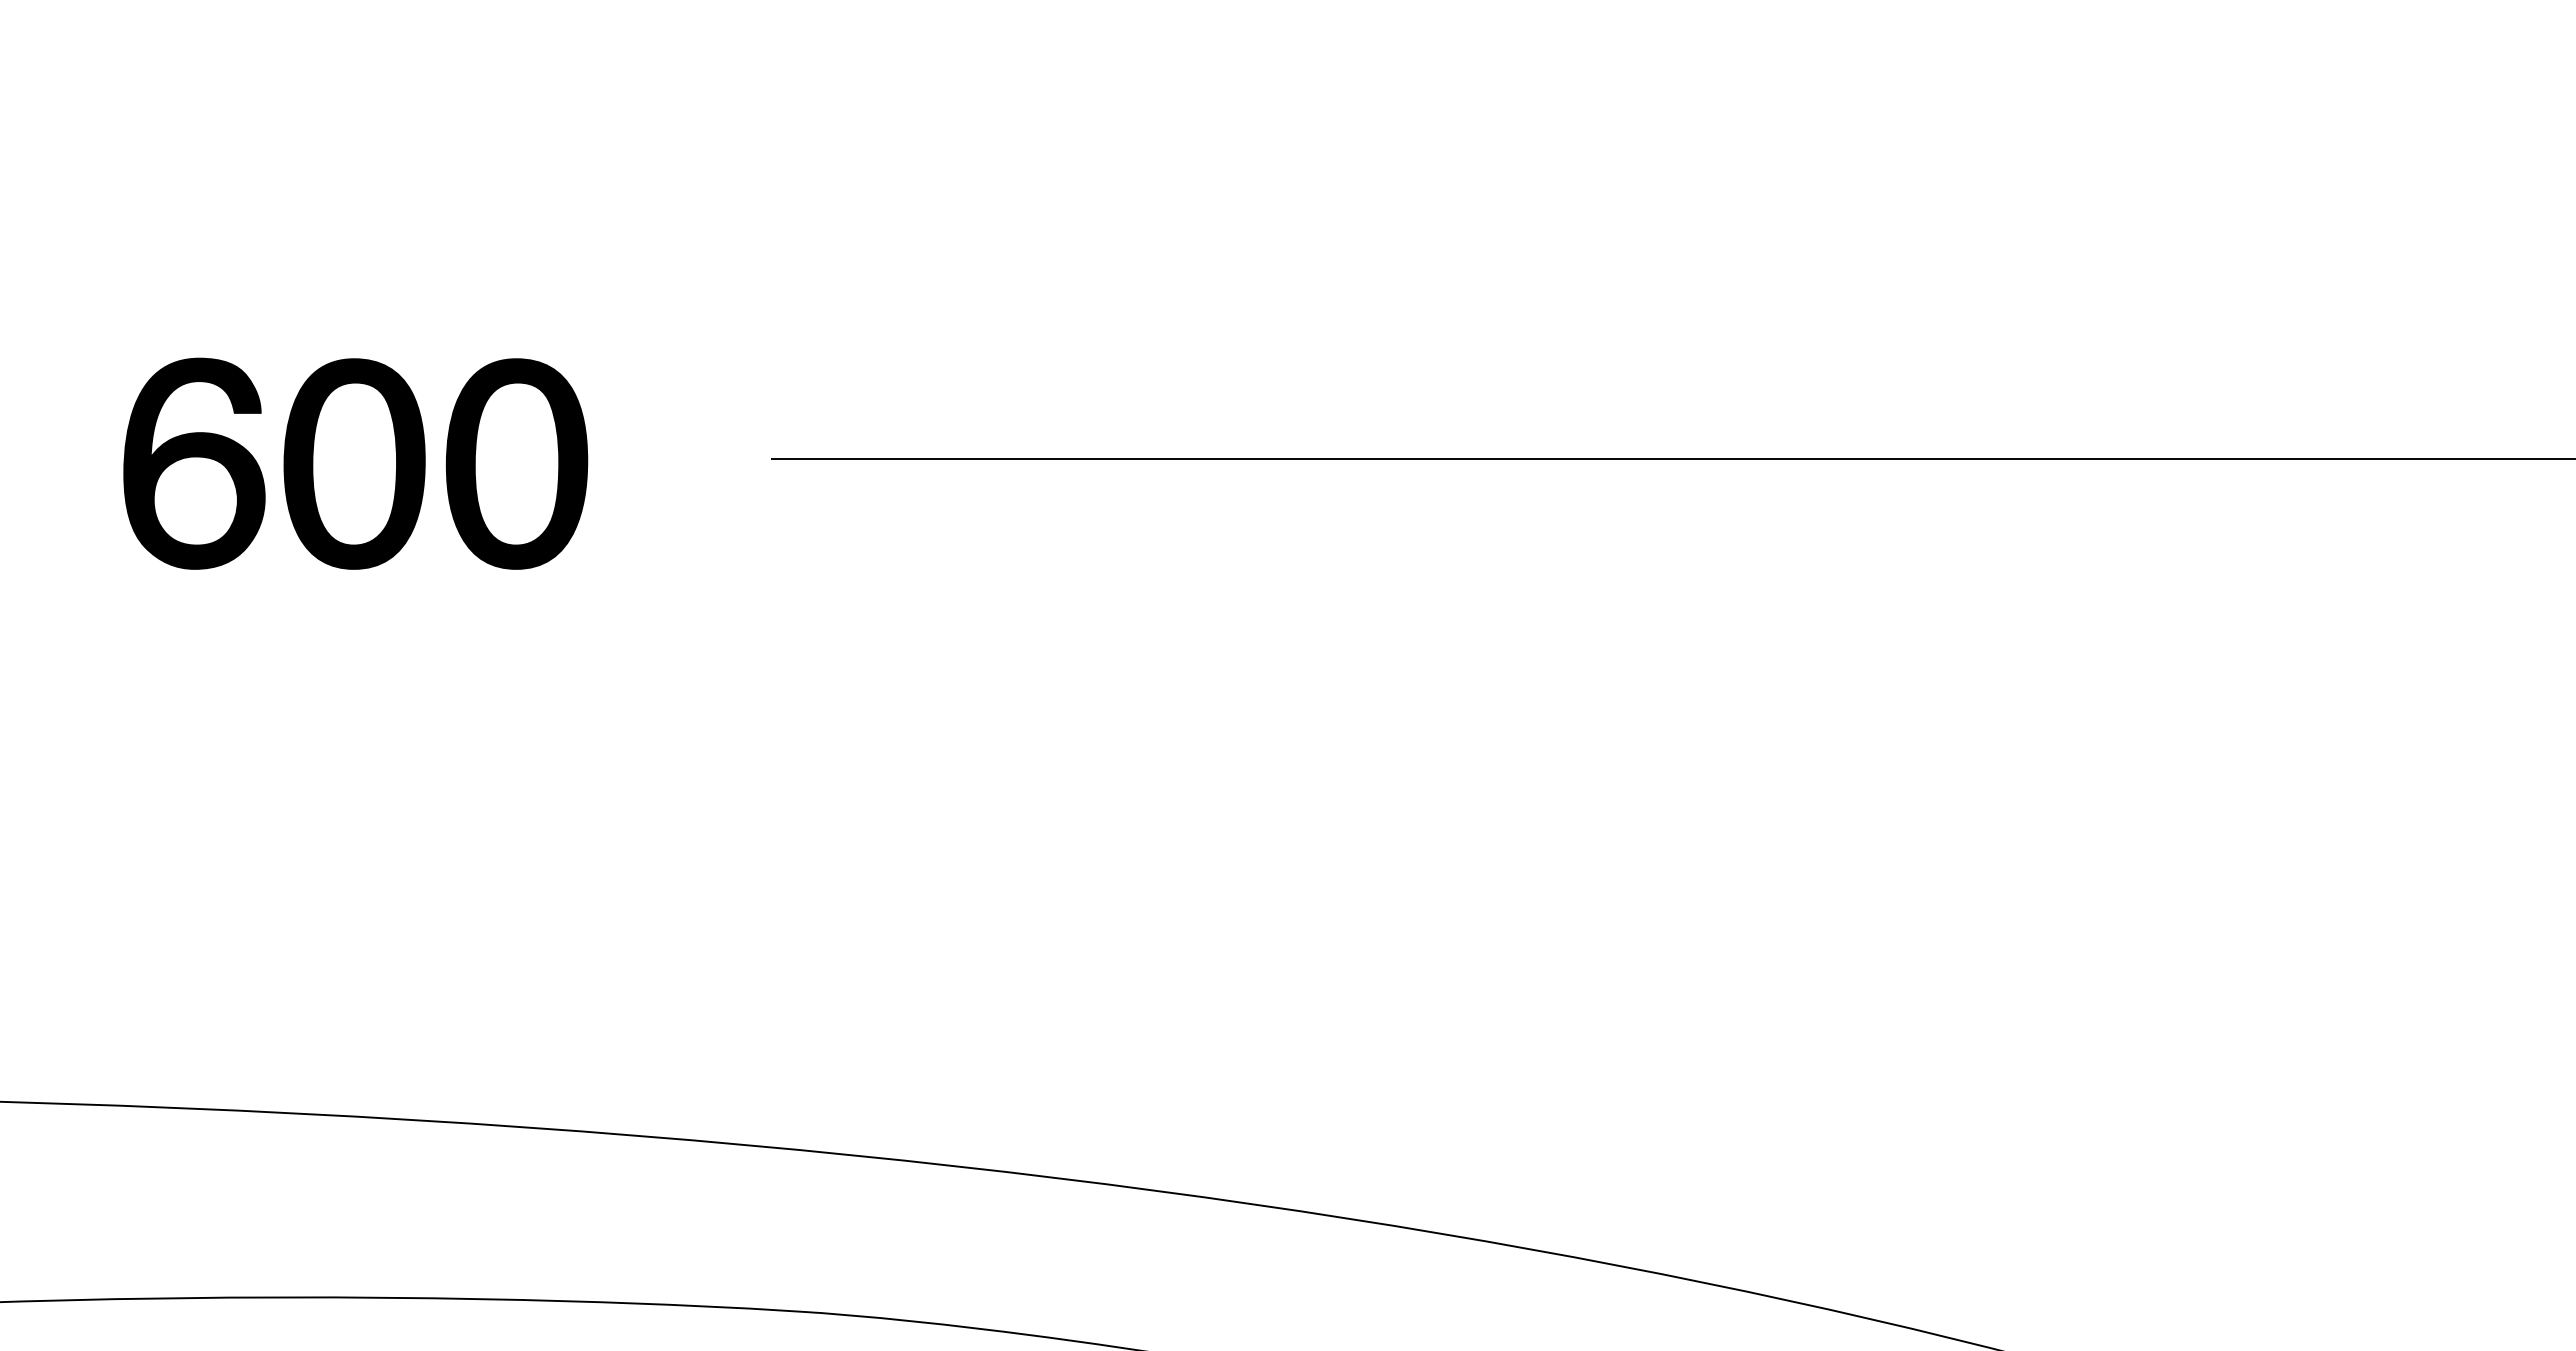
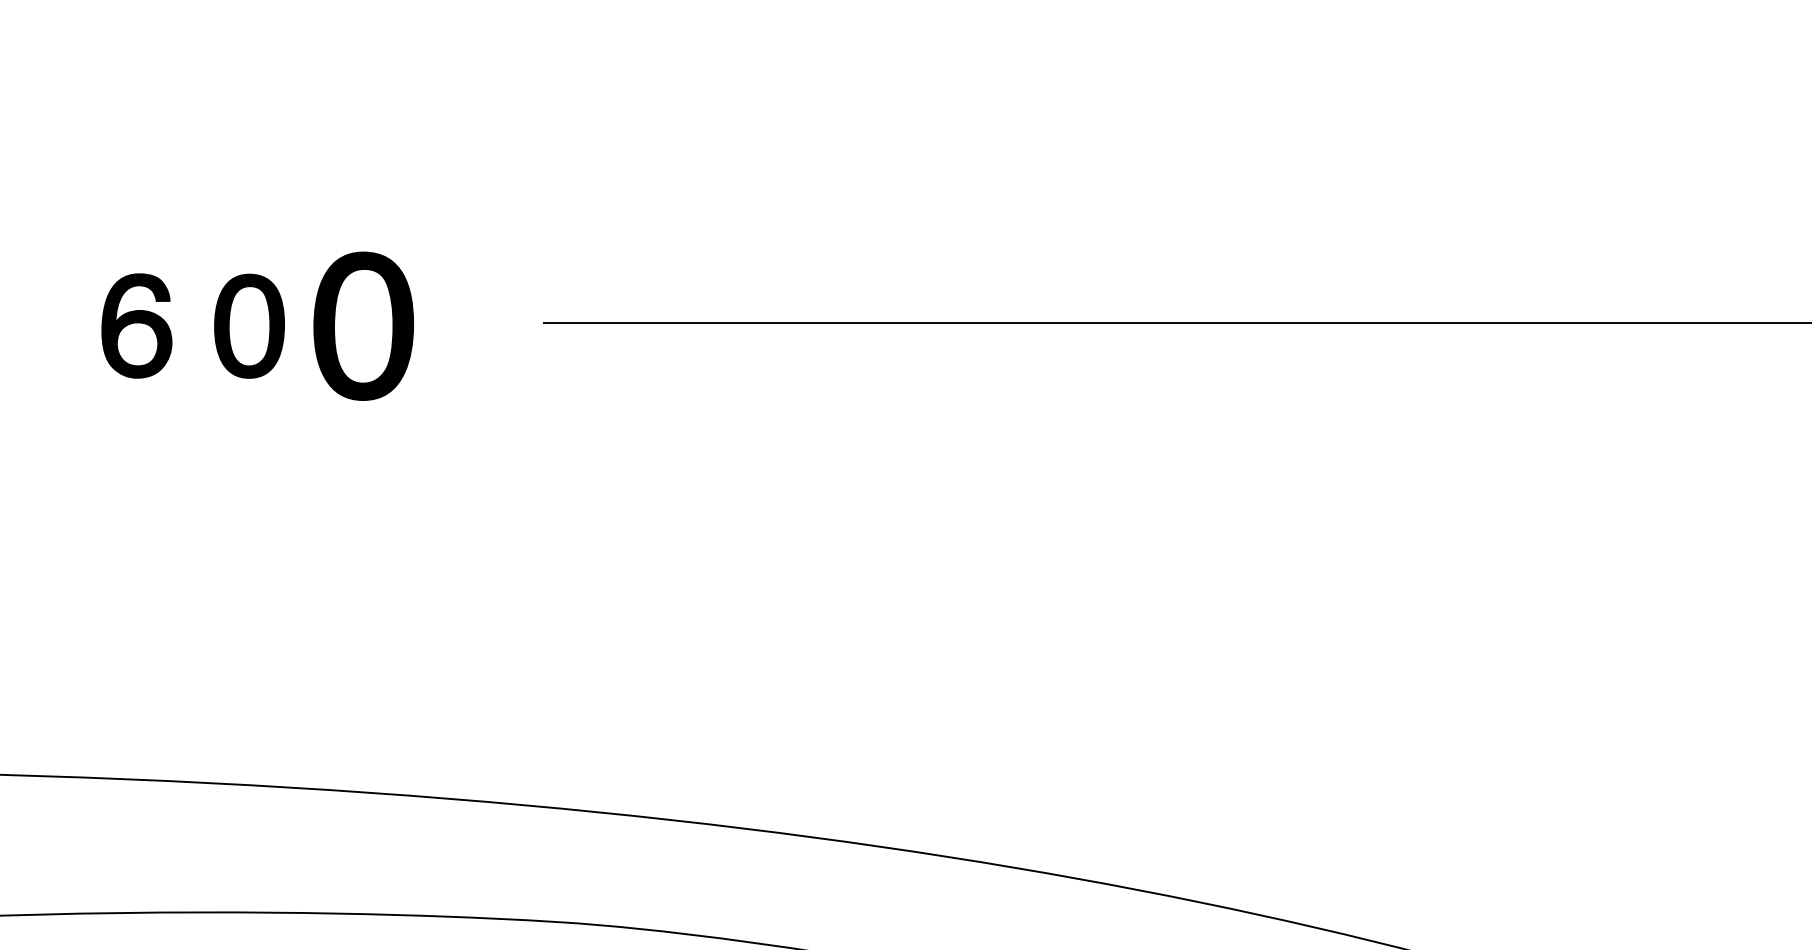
part: (194, 463) -> (136, 325), size x0.7
part: (354, 463) -> (249, 325), size x0.7

